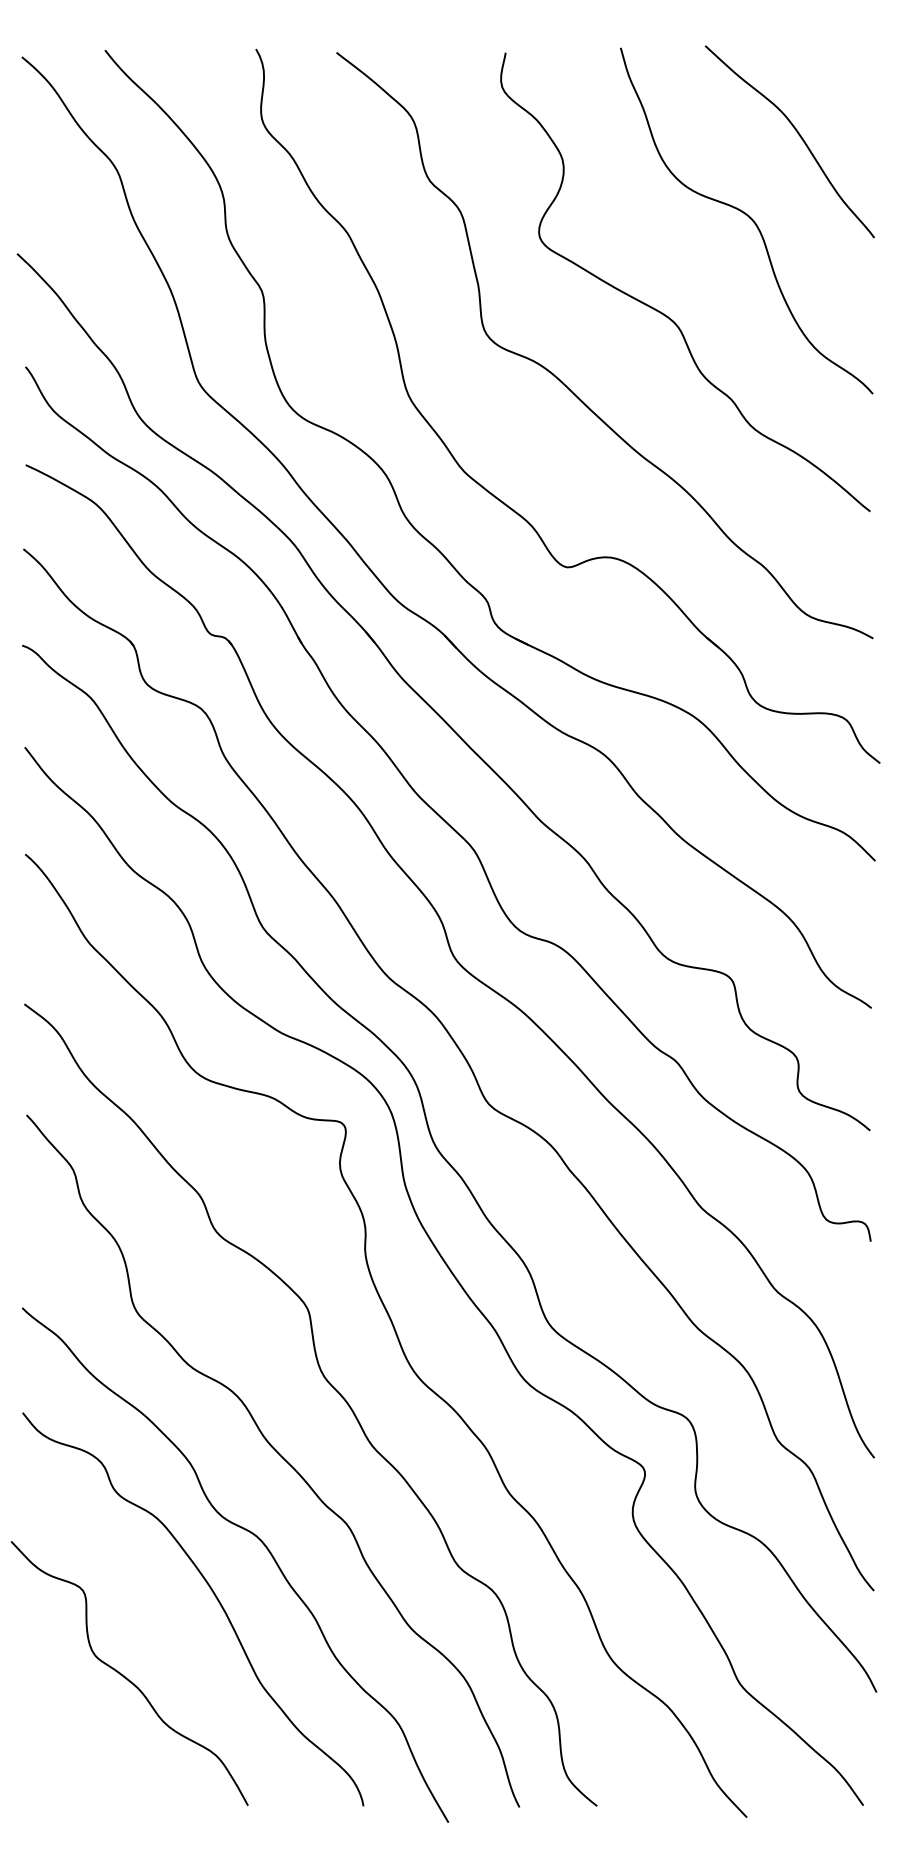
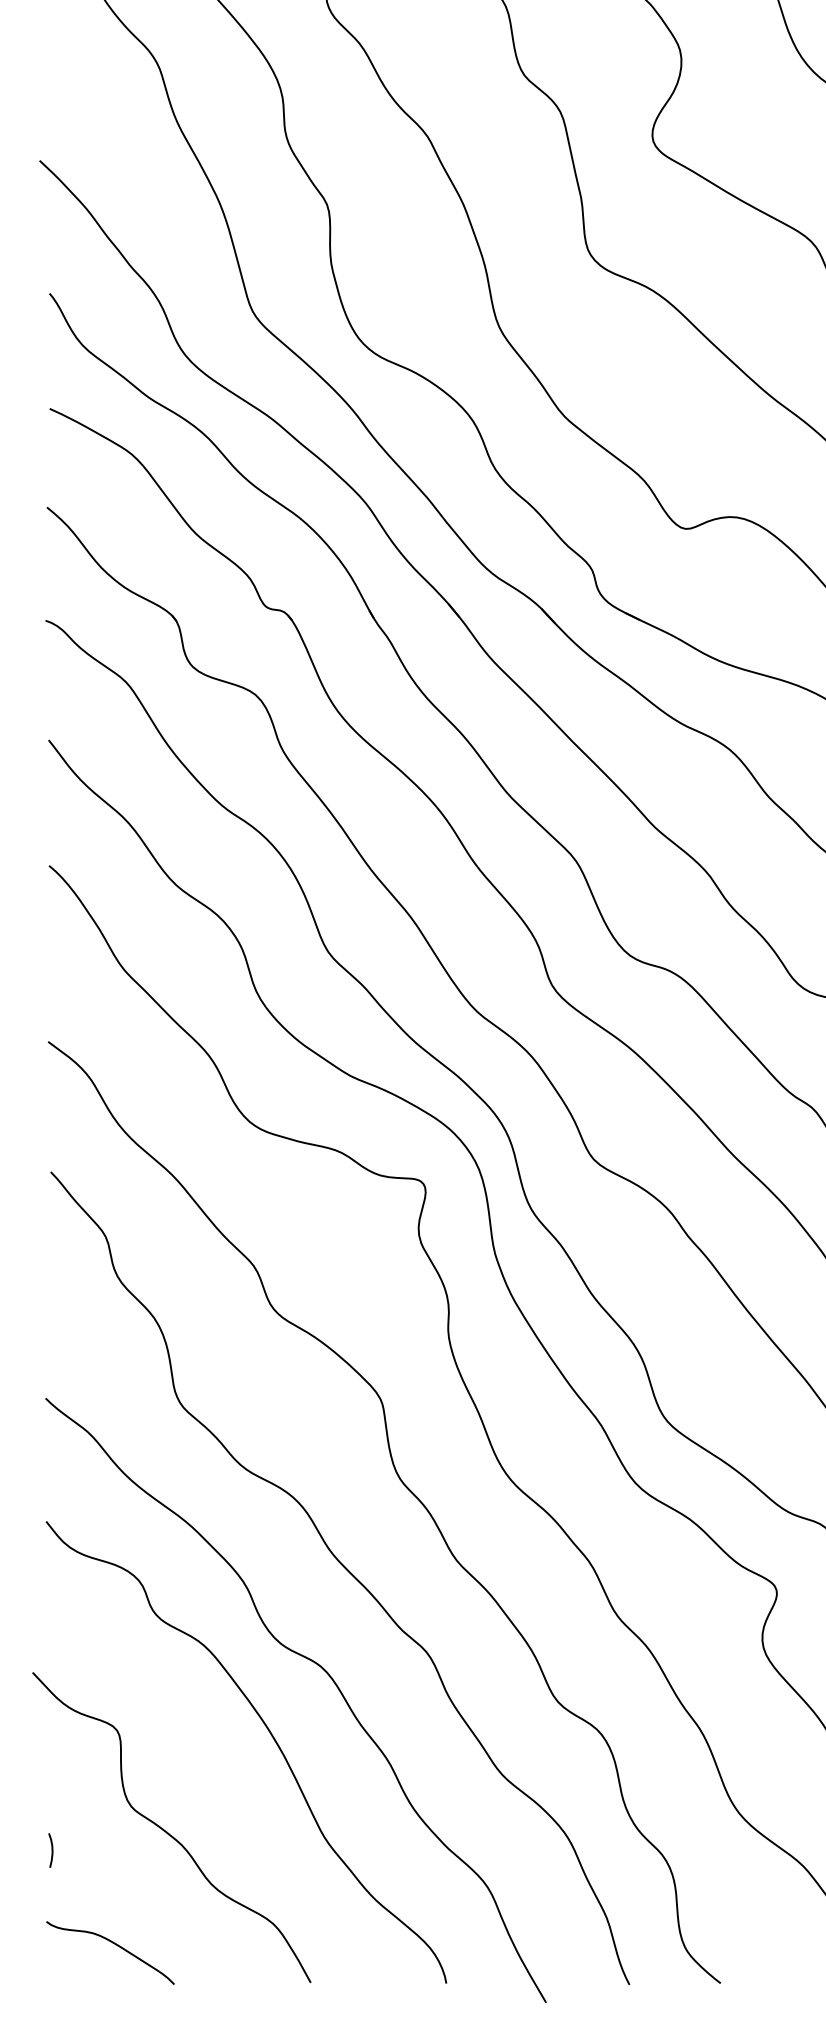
curve: (27, 1692) -> (51, 1849), added
curve: (82, 1774) -> (116, 1946), added

